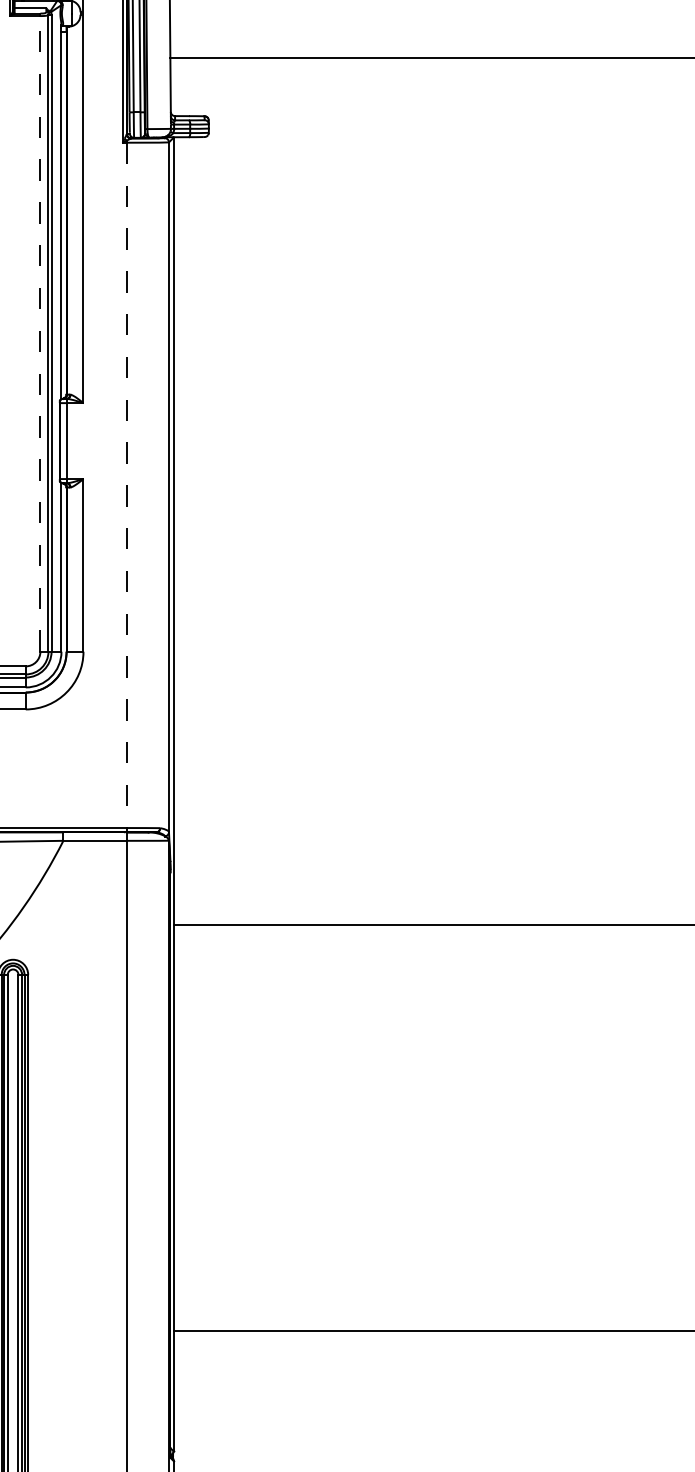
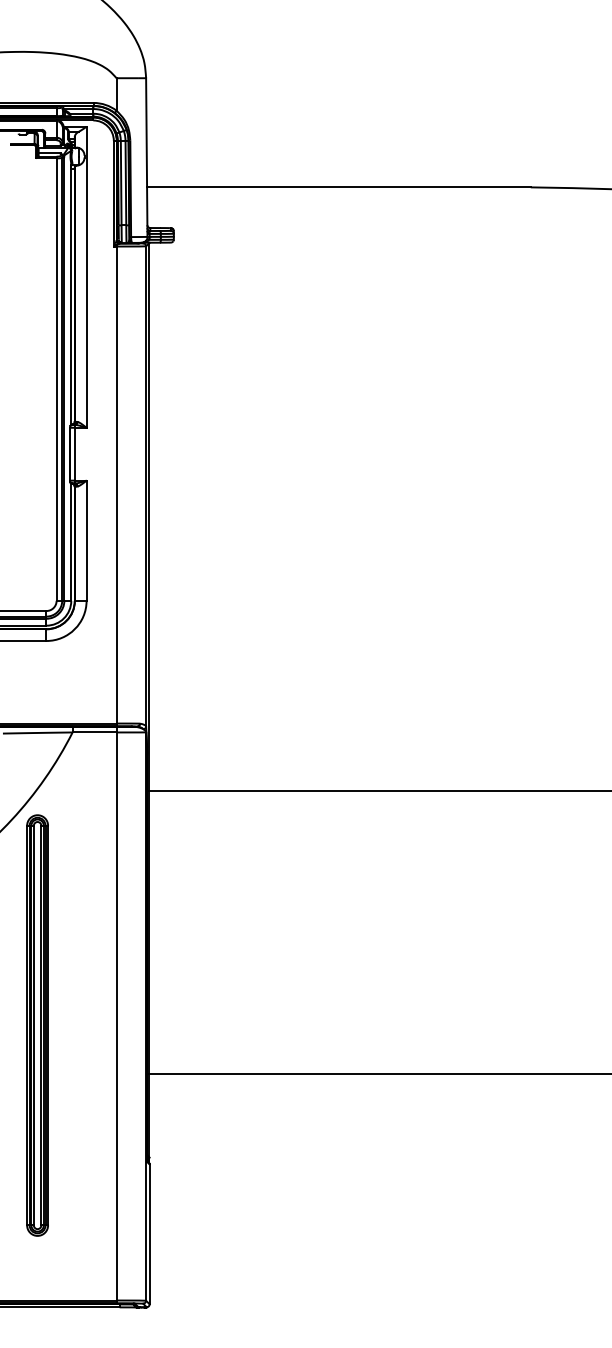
line: (40, 333) -> (56, 379), dashed -> solid
line: (126, 486) -> (116, 485), dashed -> solid

